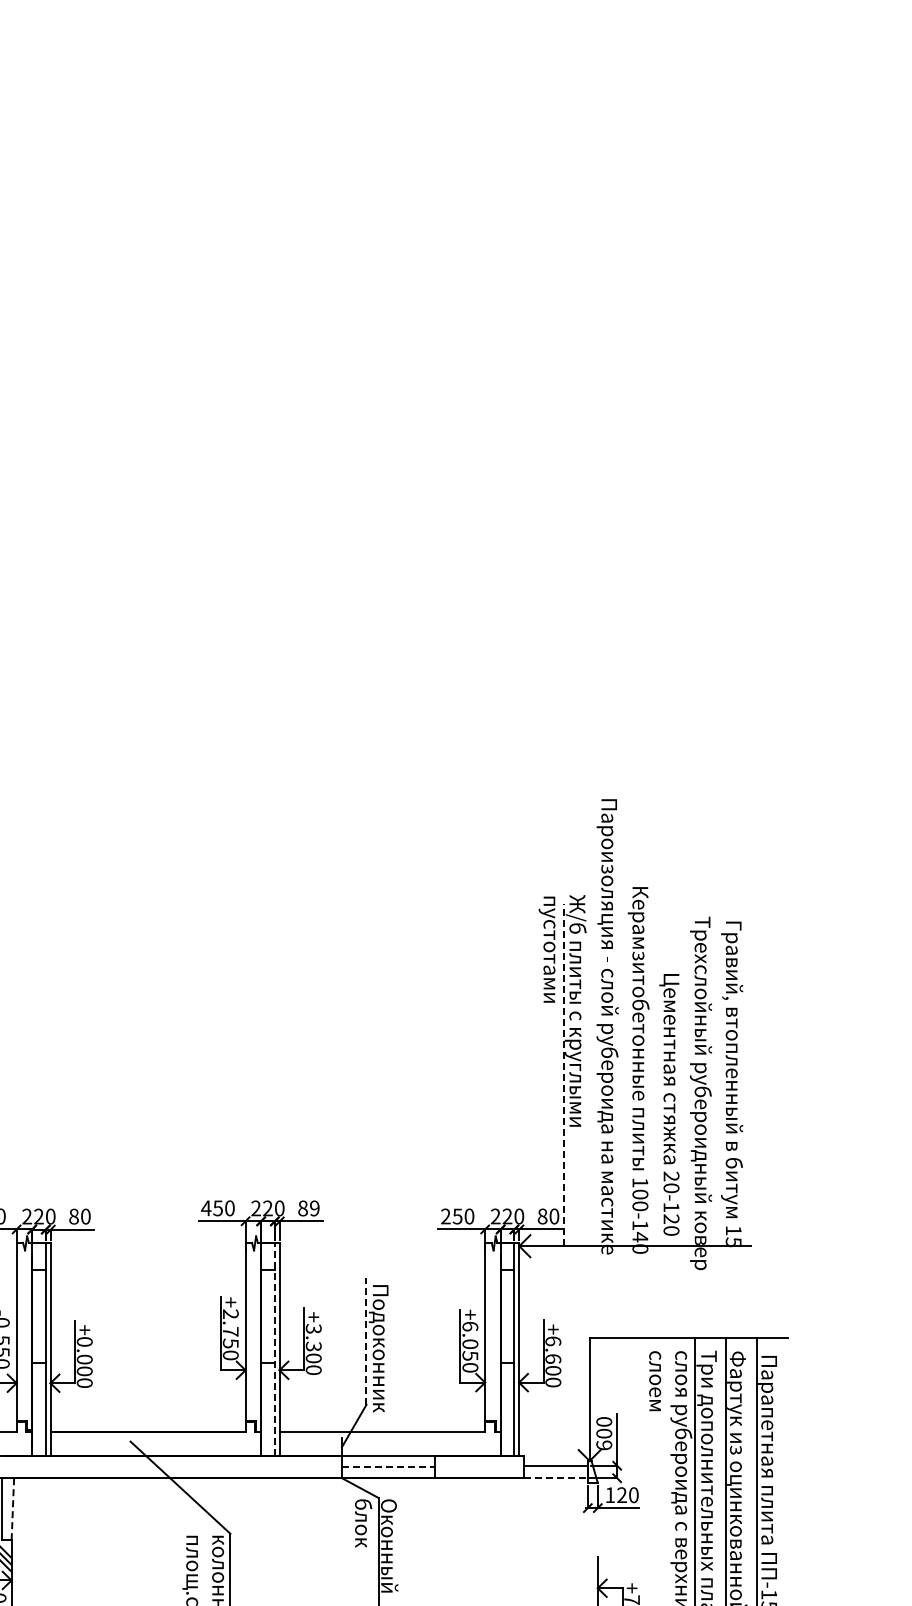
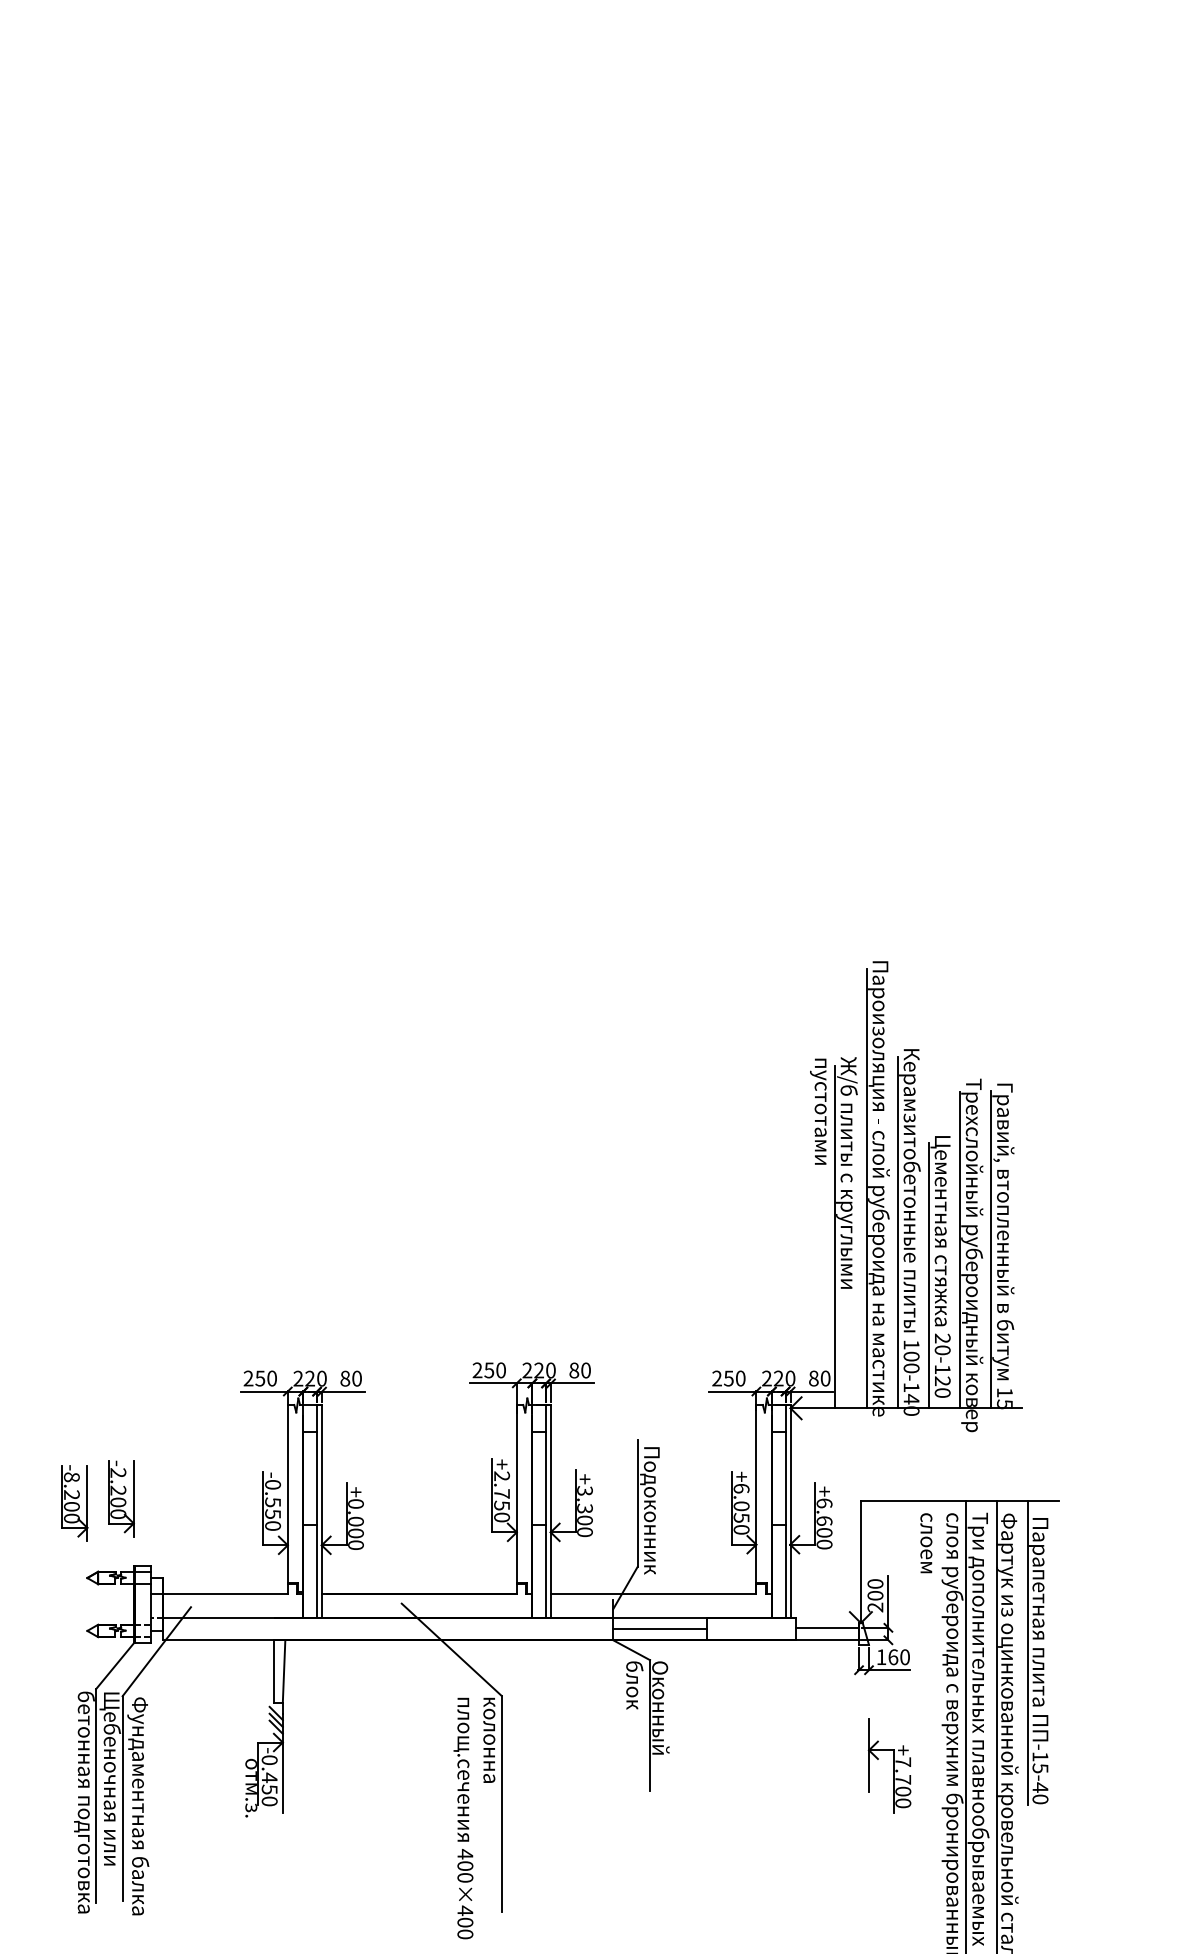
line: (595, 1026) -> (866, 1188), added
line: (626, 1070) -> (897, 1232), added
line: (564, 1075) -> (835, 1237), dashed -> solid
line: (688, 1087) -> (959, 1249), added
line: (719, 1087) -> (990, 1249), added
line: (657, 1113) -> (928, 1275), added
text: (206, 1208) -> (477, 1370), 450 -> 250
text: (314, 1208) -> (585, 1370), 89 -> 80
line: (366, 1340) -> (637, 1502), dashed -> solid
line: (275, 1349) -> (546, 1511), dashed -> solid
text: (604, 1445) -> (875, 1607), 600 -> 200
line: (388, 1467) -> (659, 1629), dashed -> solid
line: (556, 1478) -> (827, 1640), dashed -> solid
text: (622, 1495) -> (893, 1657), 120 -> 160
line: (13, 1509) -> (284, 1671), dashed -> solid

